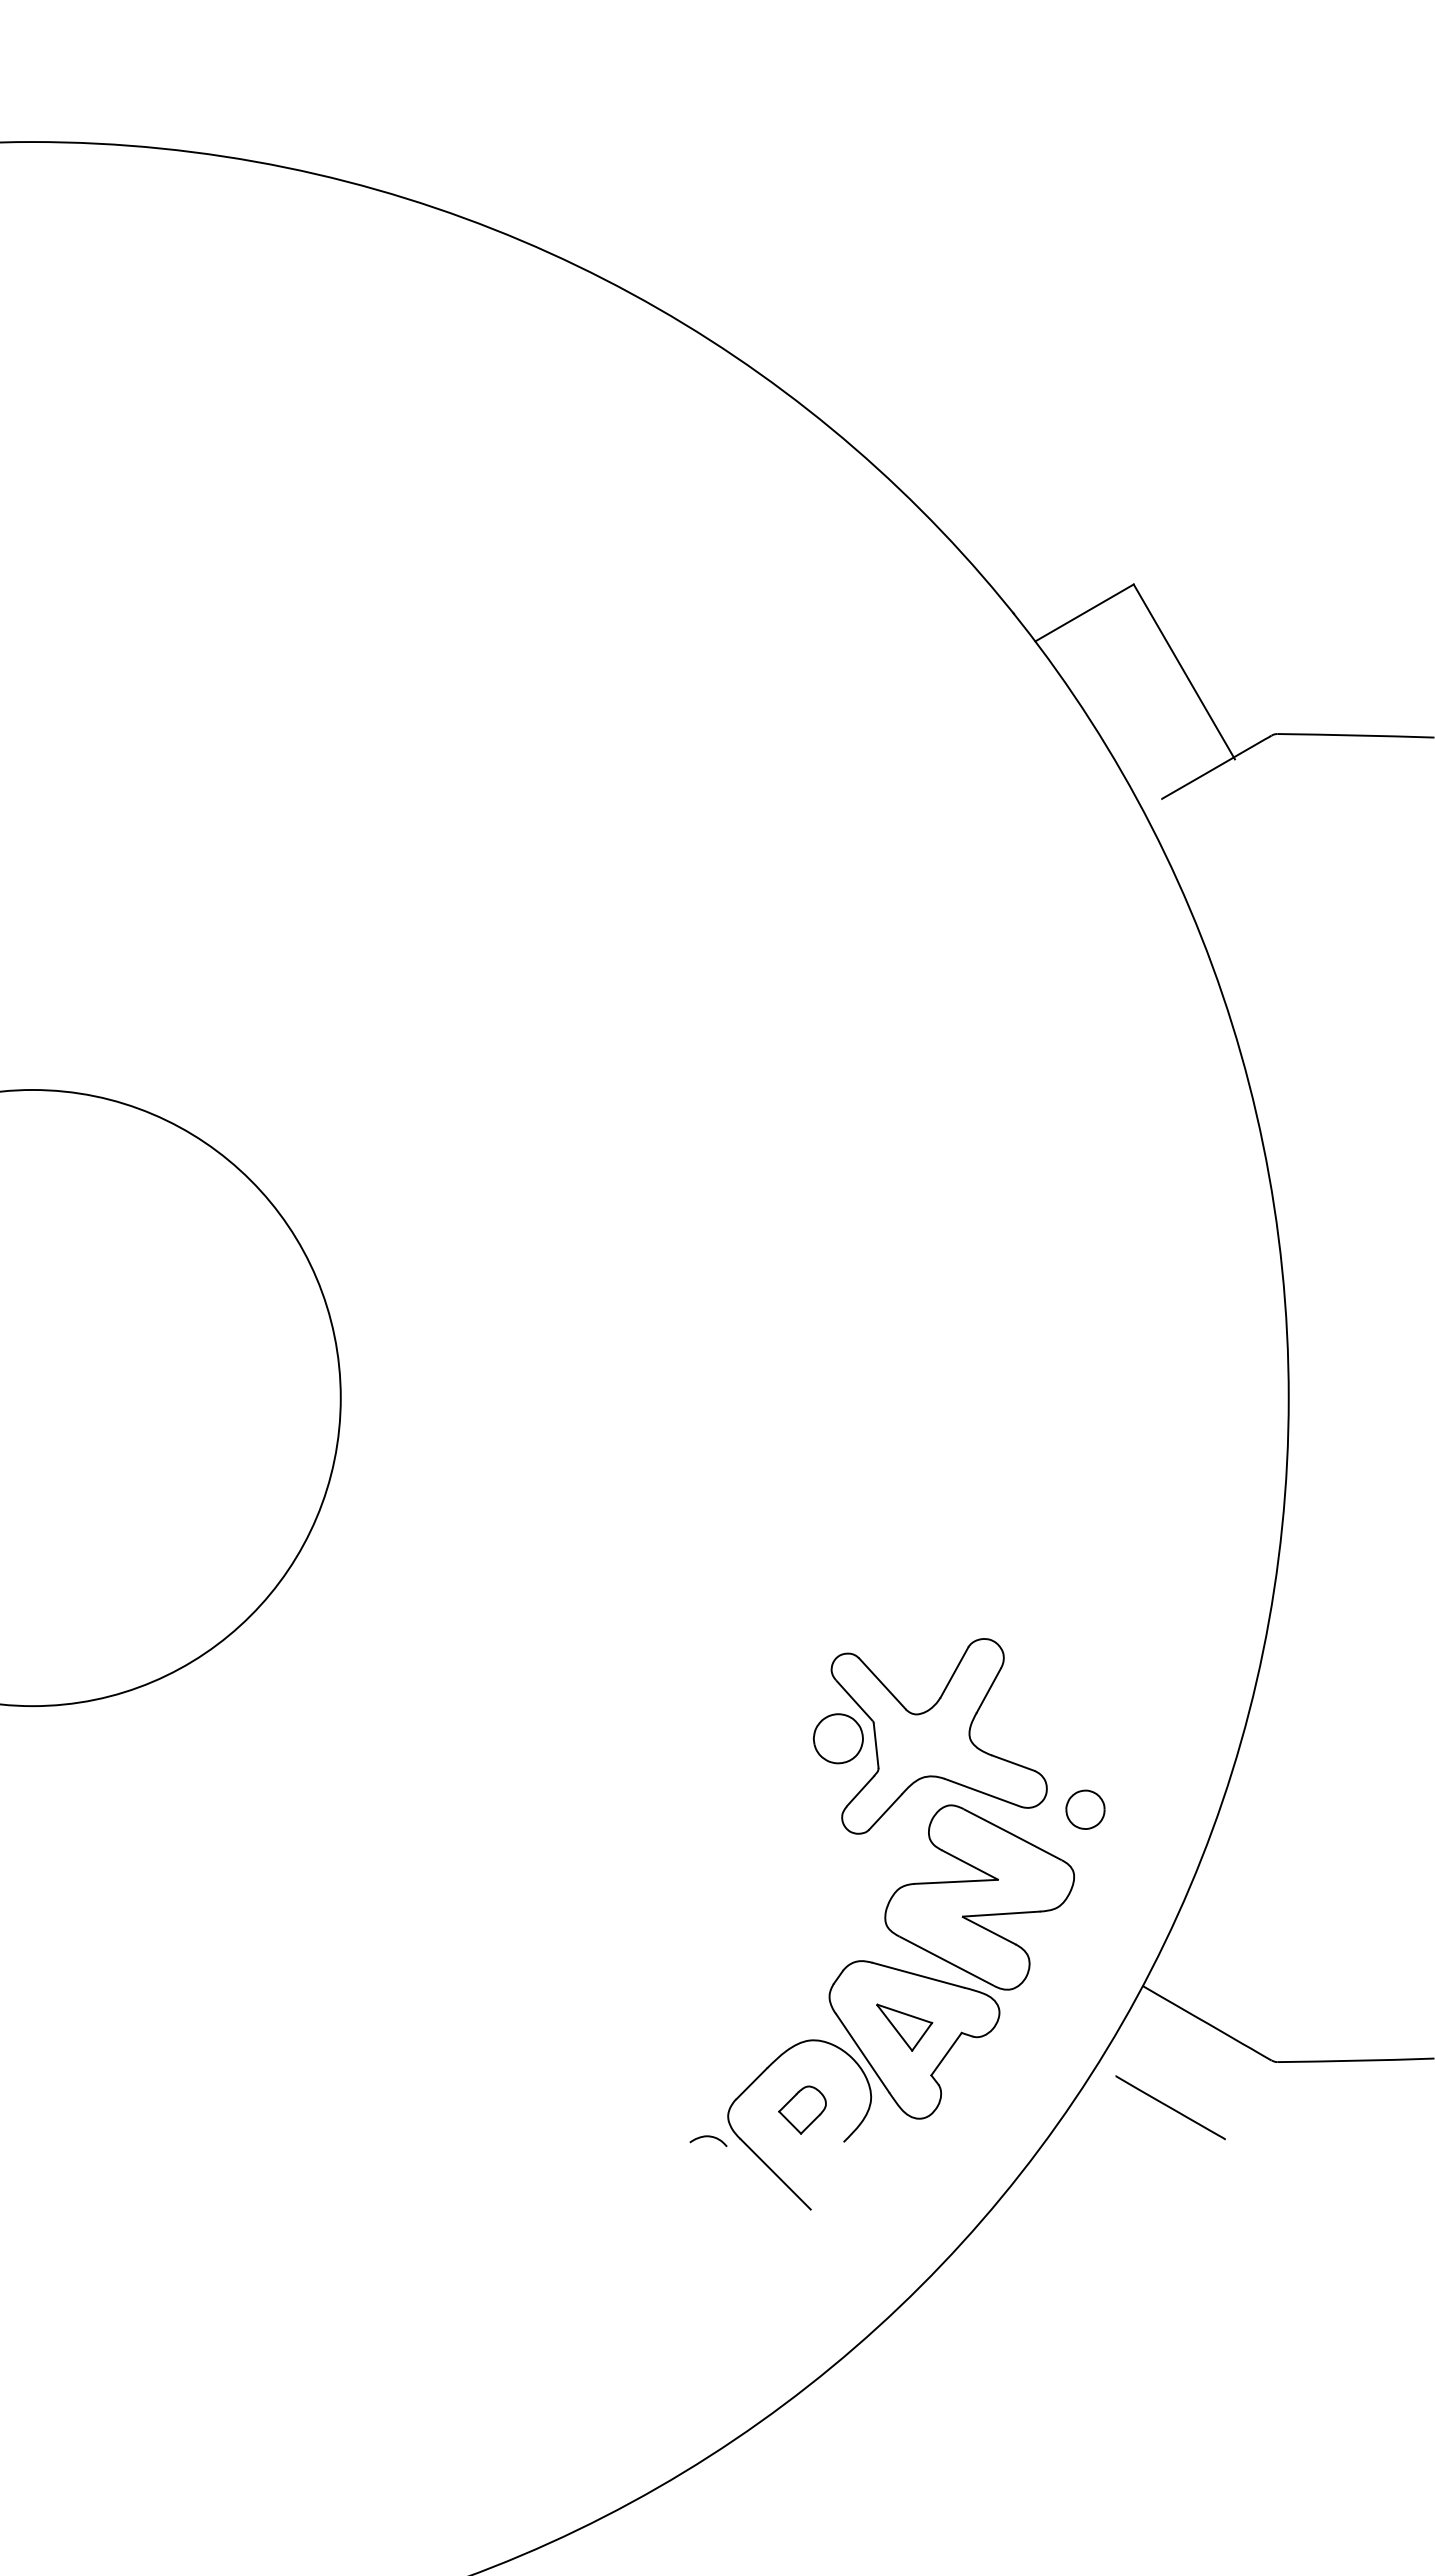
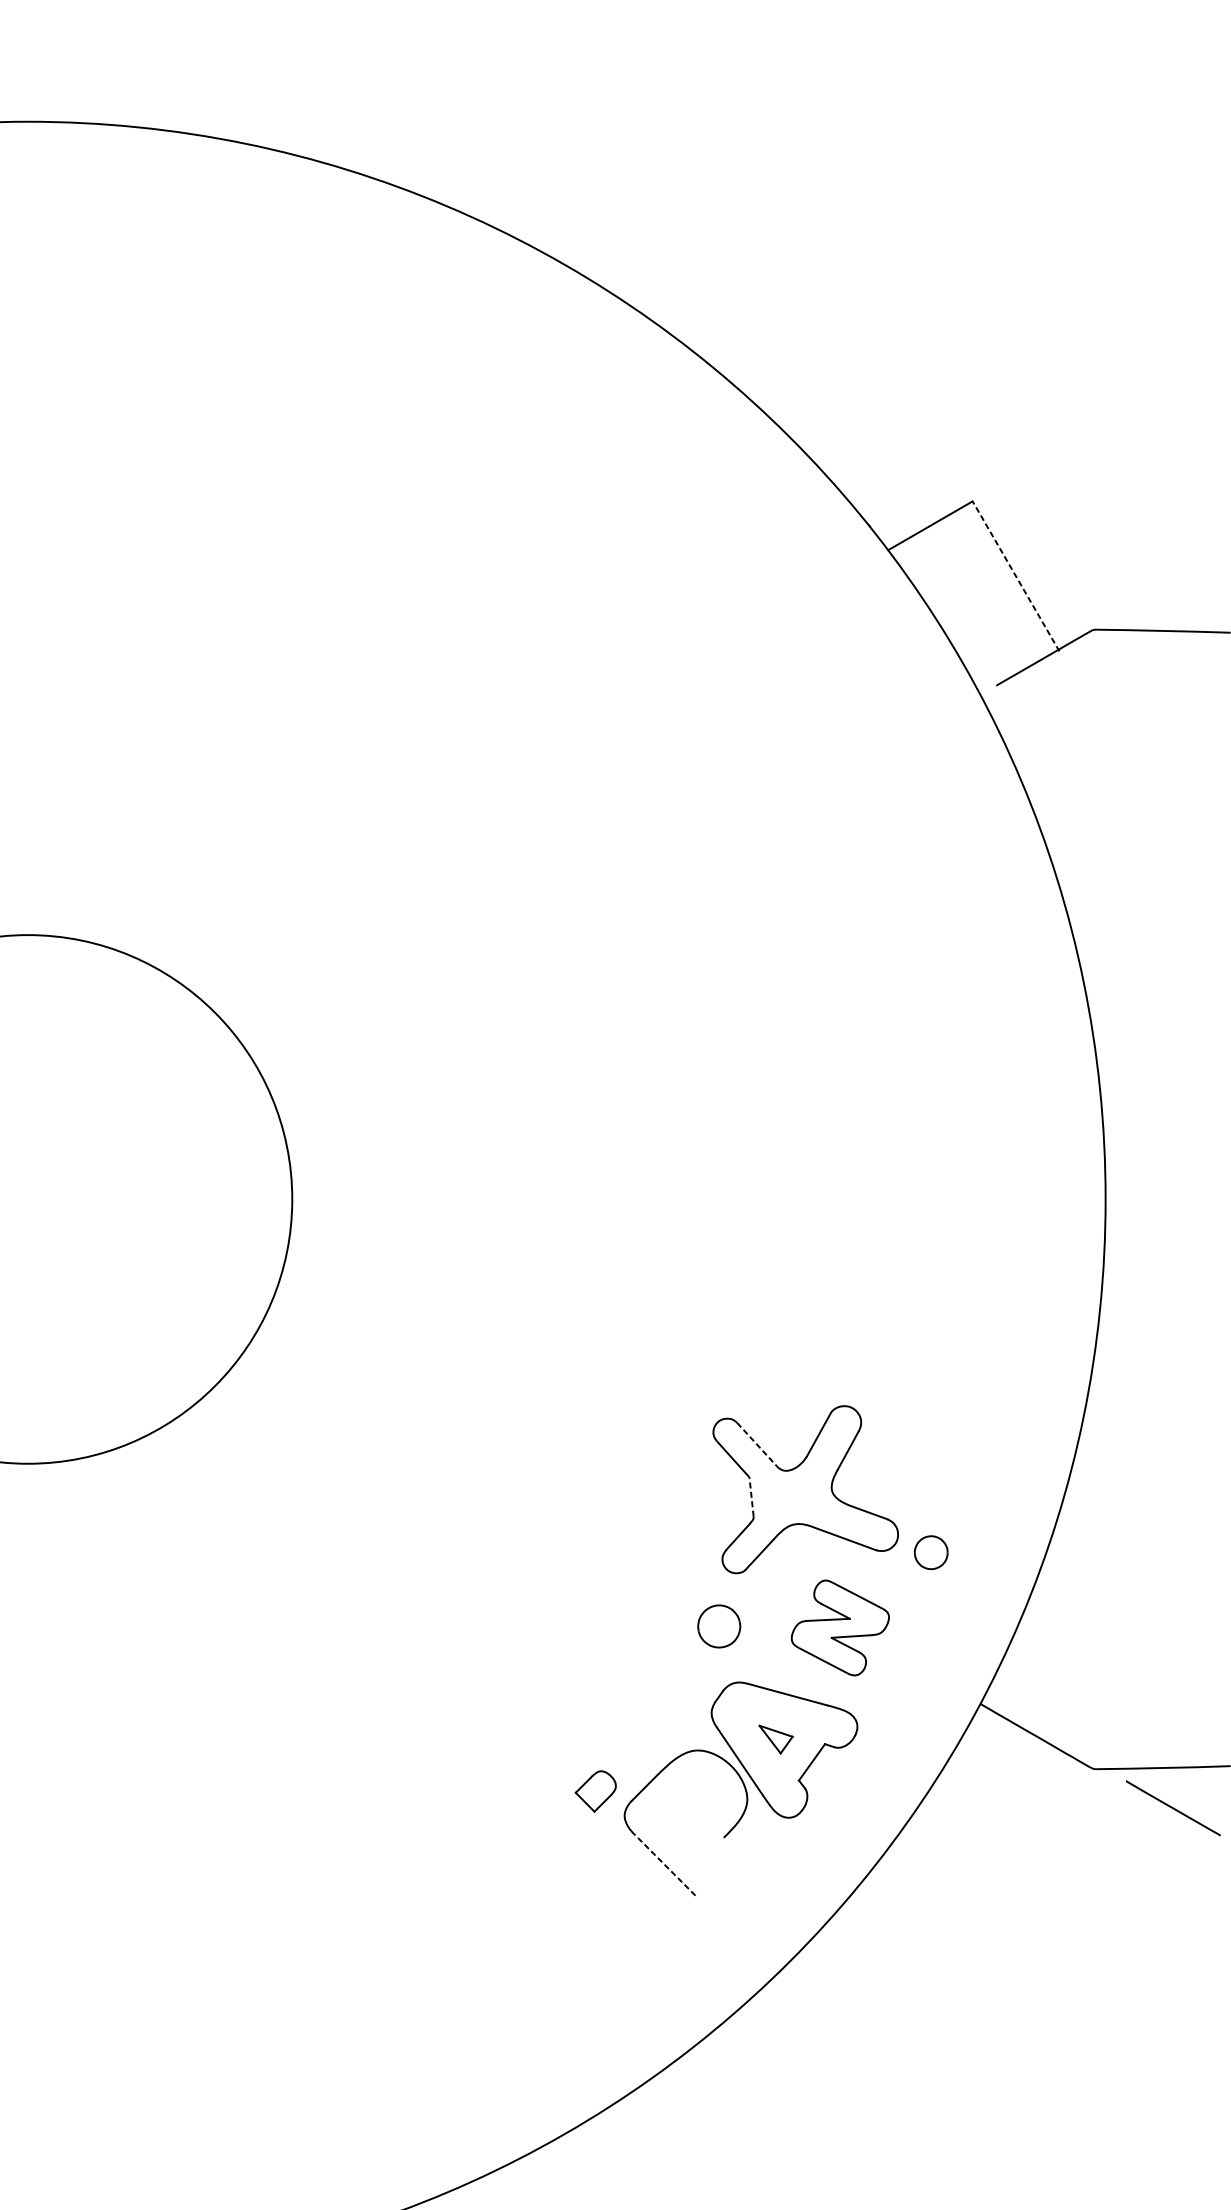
line: (1184, 671) -> (1016, 576), solid -> dashed
line: (882, 1684) -> (757, 1445), solid -> dashed
part: (838, 1738) -> (719, 1626), moved
line: (876, 1745) -> (751, 1497), solid -> dashed
part: (979, 1897) -> (840, 1627), size x0.6
part: (904, 2027) -> (775, 1739), size x0.7
line: (1170, 2107) -> (1173, 1808), moved
part: (802, 2109) -> (595, 1790), moved
curve: (708, 2137) -> (607, 1833), removed
line: (775, 2174) -> (665, 1865), solid -> dashed

